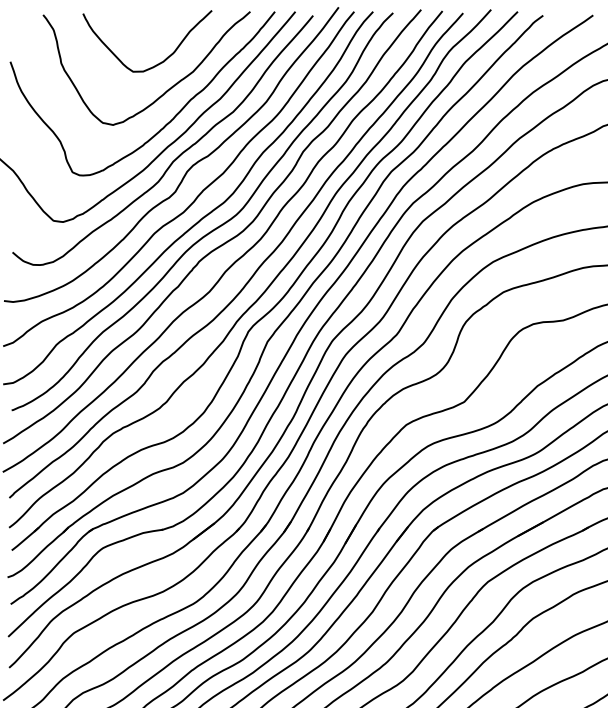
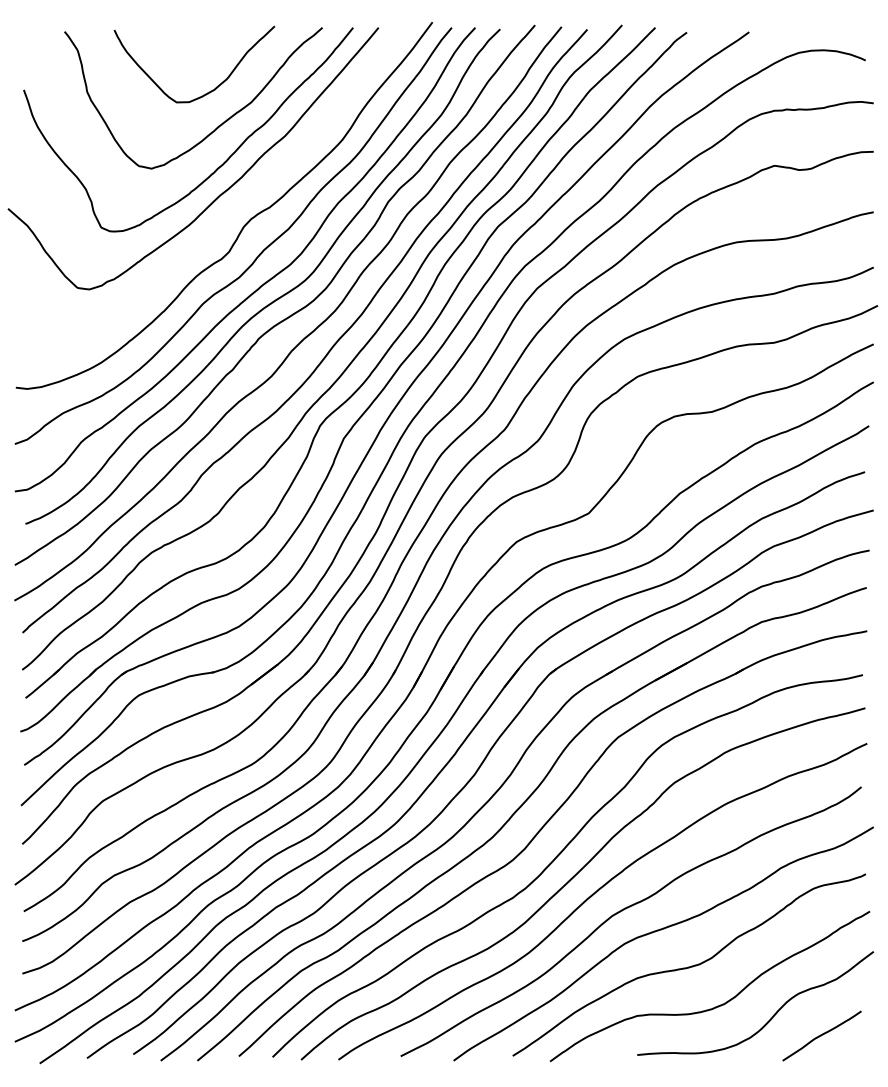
curve: (178, 155) -> (233, 206), removed

